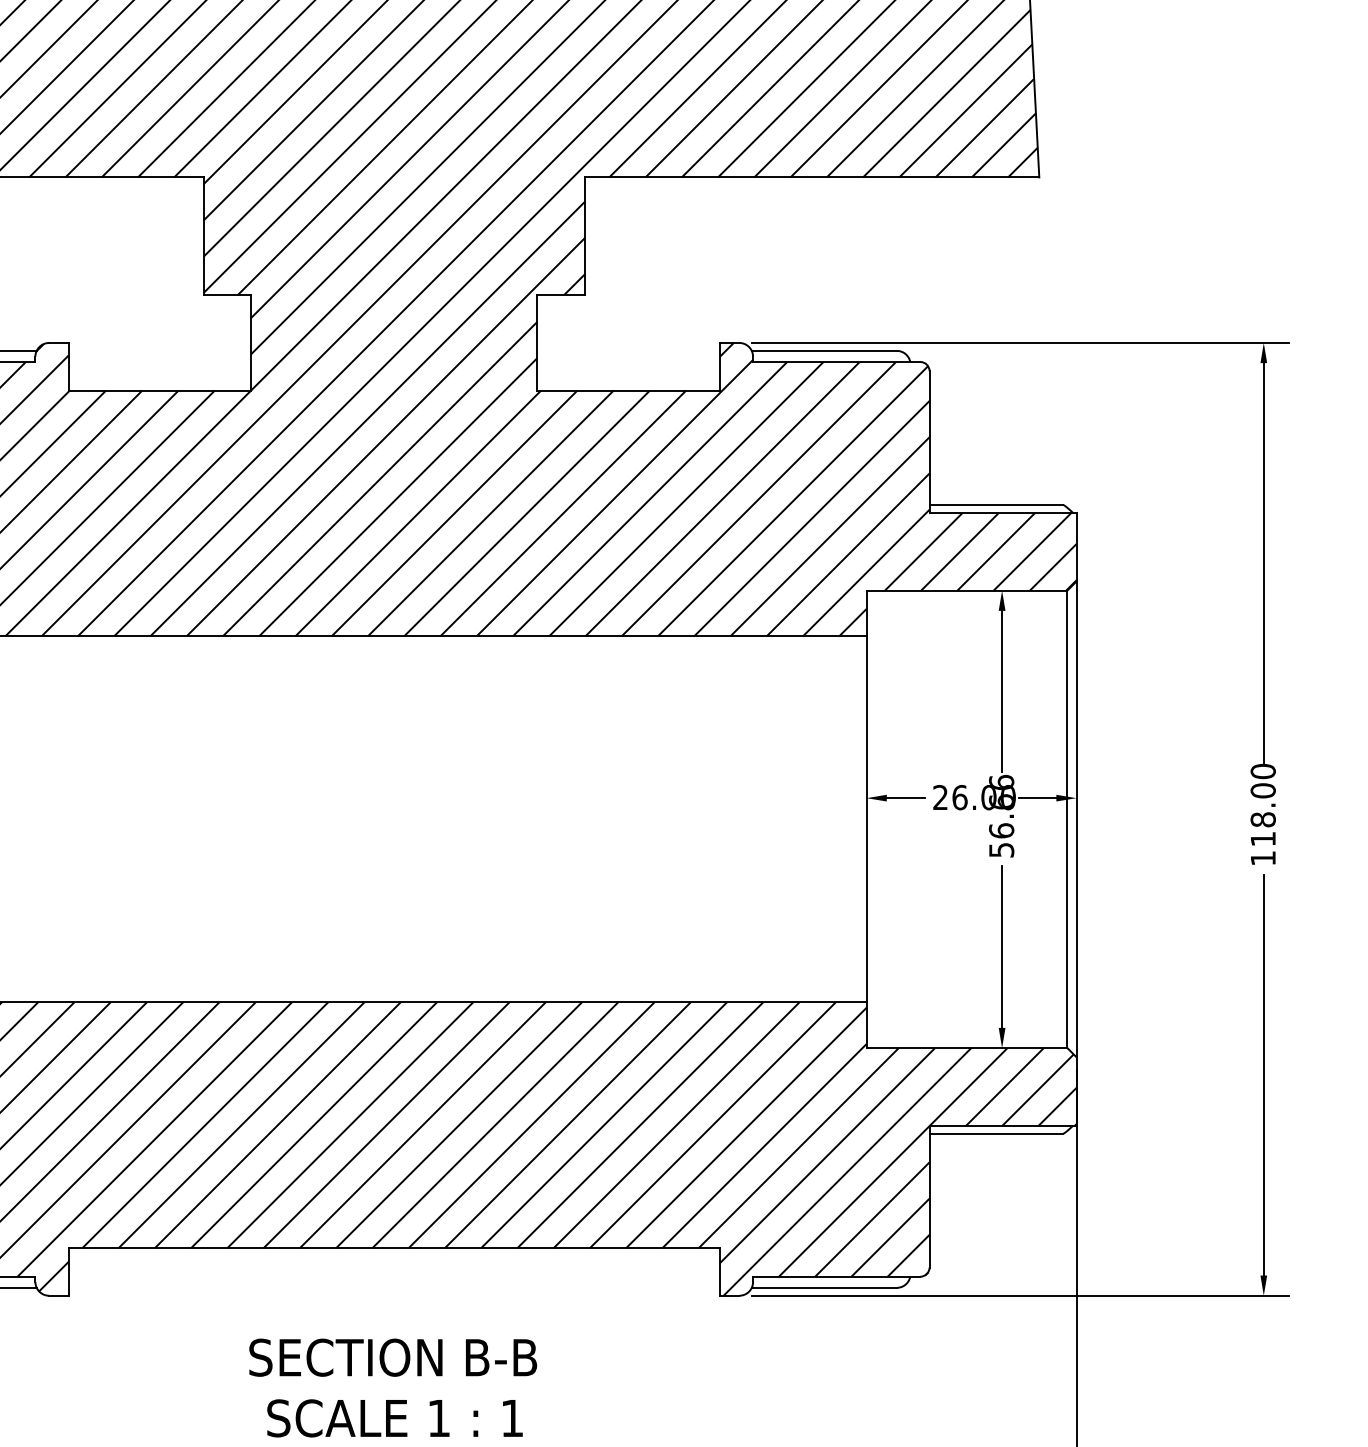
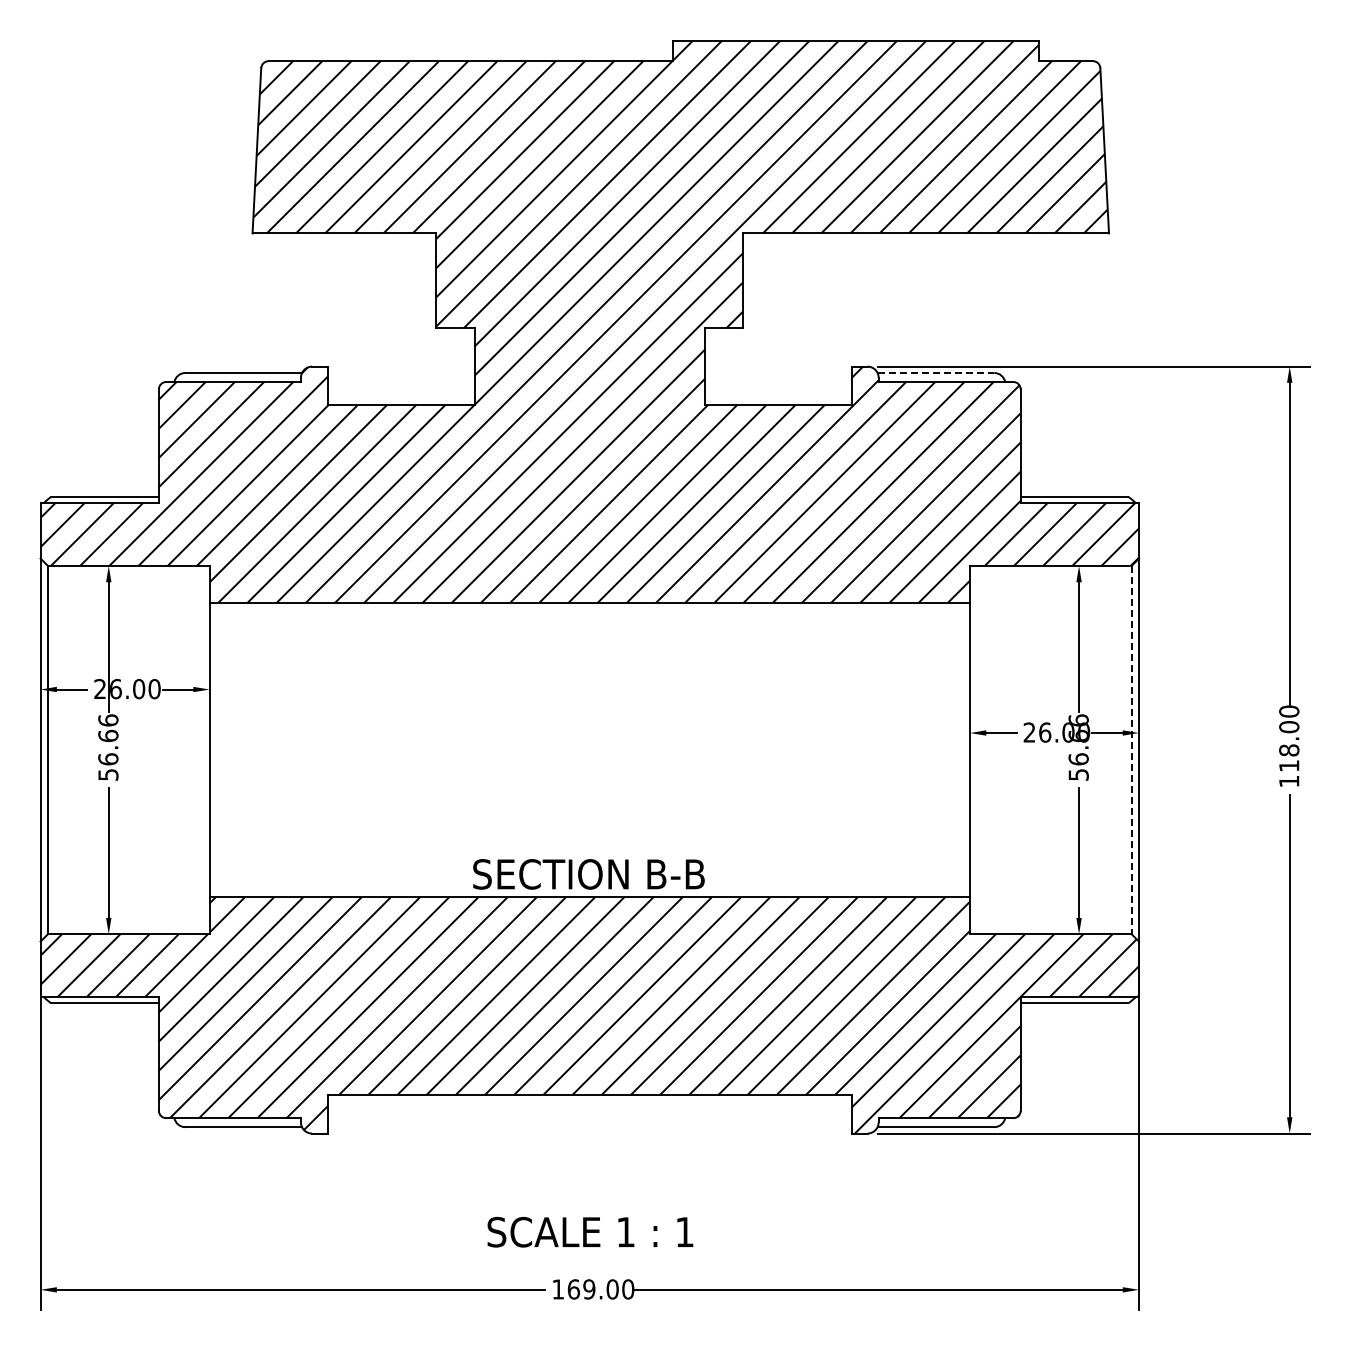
line: (824, 351) -> (936, 373), solid -> dashed
line: (1067, 819) -> (1131, 750), solid -> dashed
text: (392, 1357) -> (588, 874), moved

